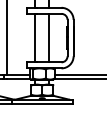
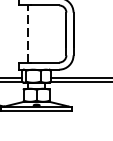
line: (35, 37) -> (28, 33), solid -> dashed
line: (49, 37) -> (45, 33), removed

